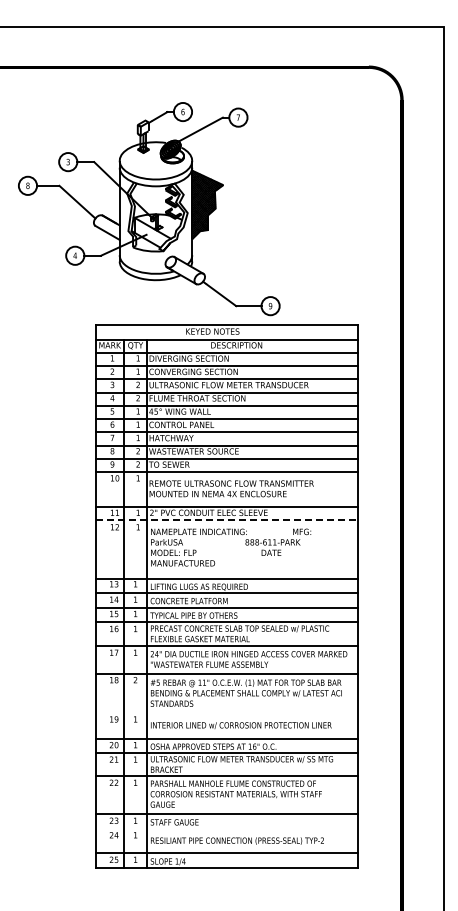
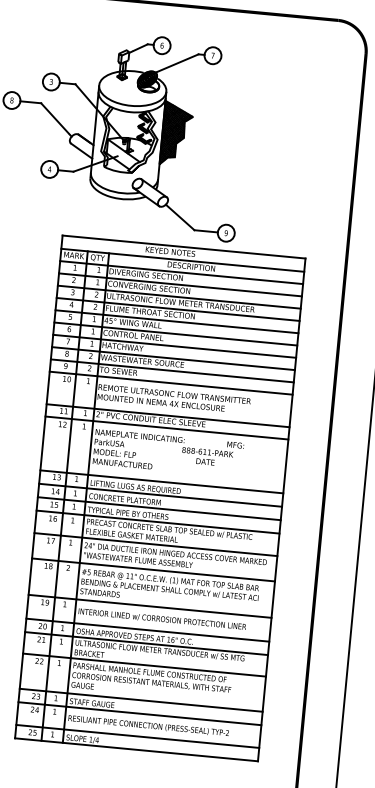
line: (227, 520) -> (167, 428), dashed -> solid
line: (226, 712) -> (149, 605), added
line: (226, 828) -> (139, 713), added

